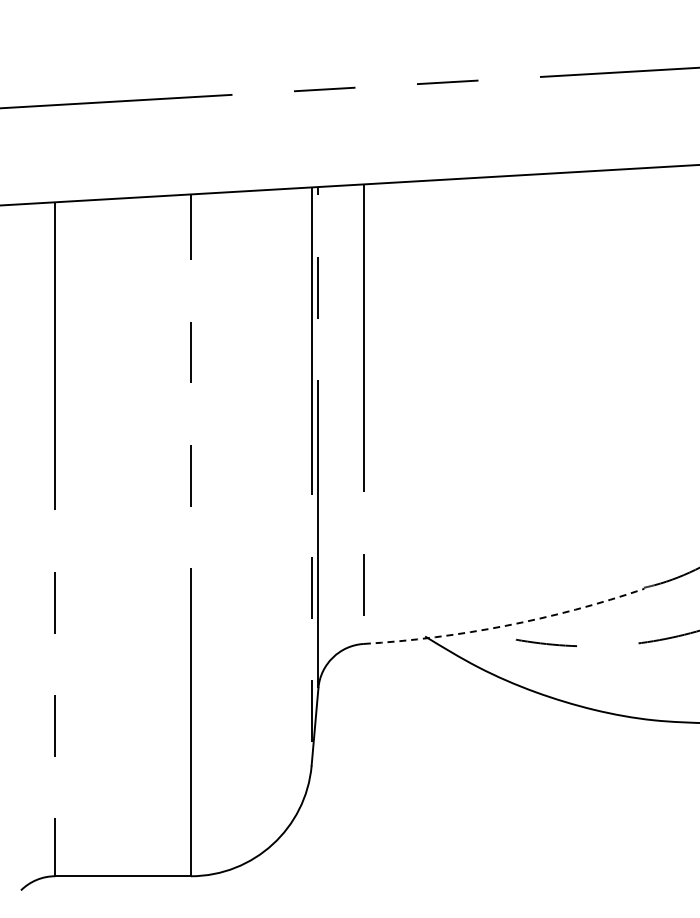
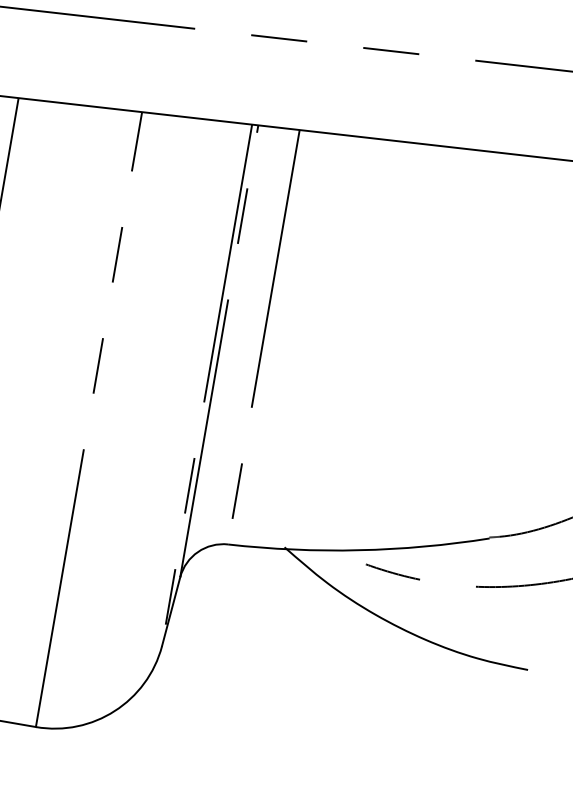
arc: (505, 625) -> (358, 549), dashed -> solid

